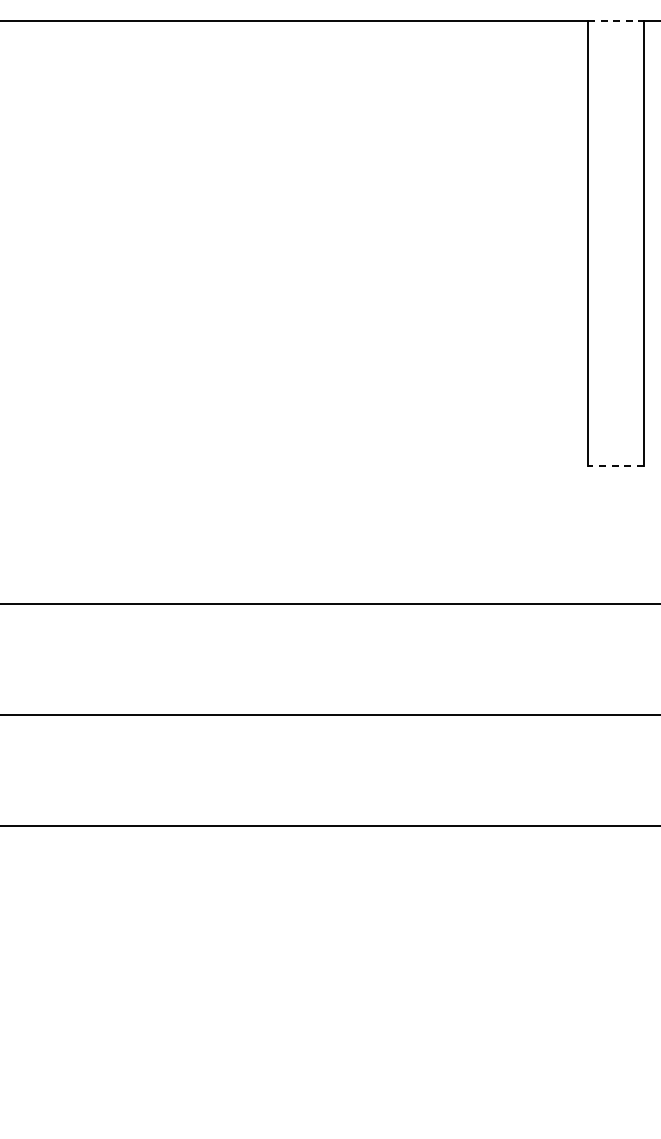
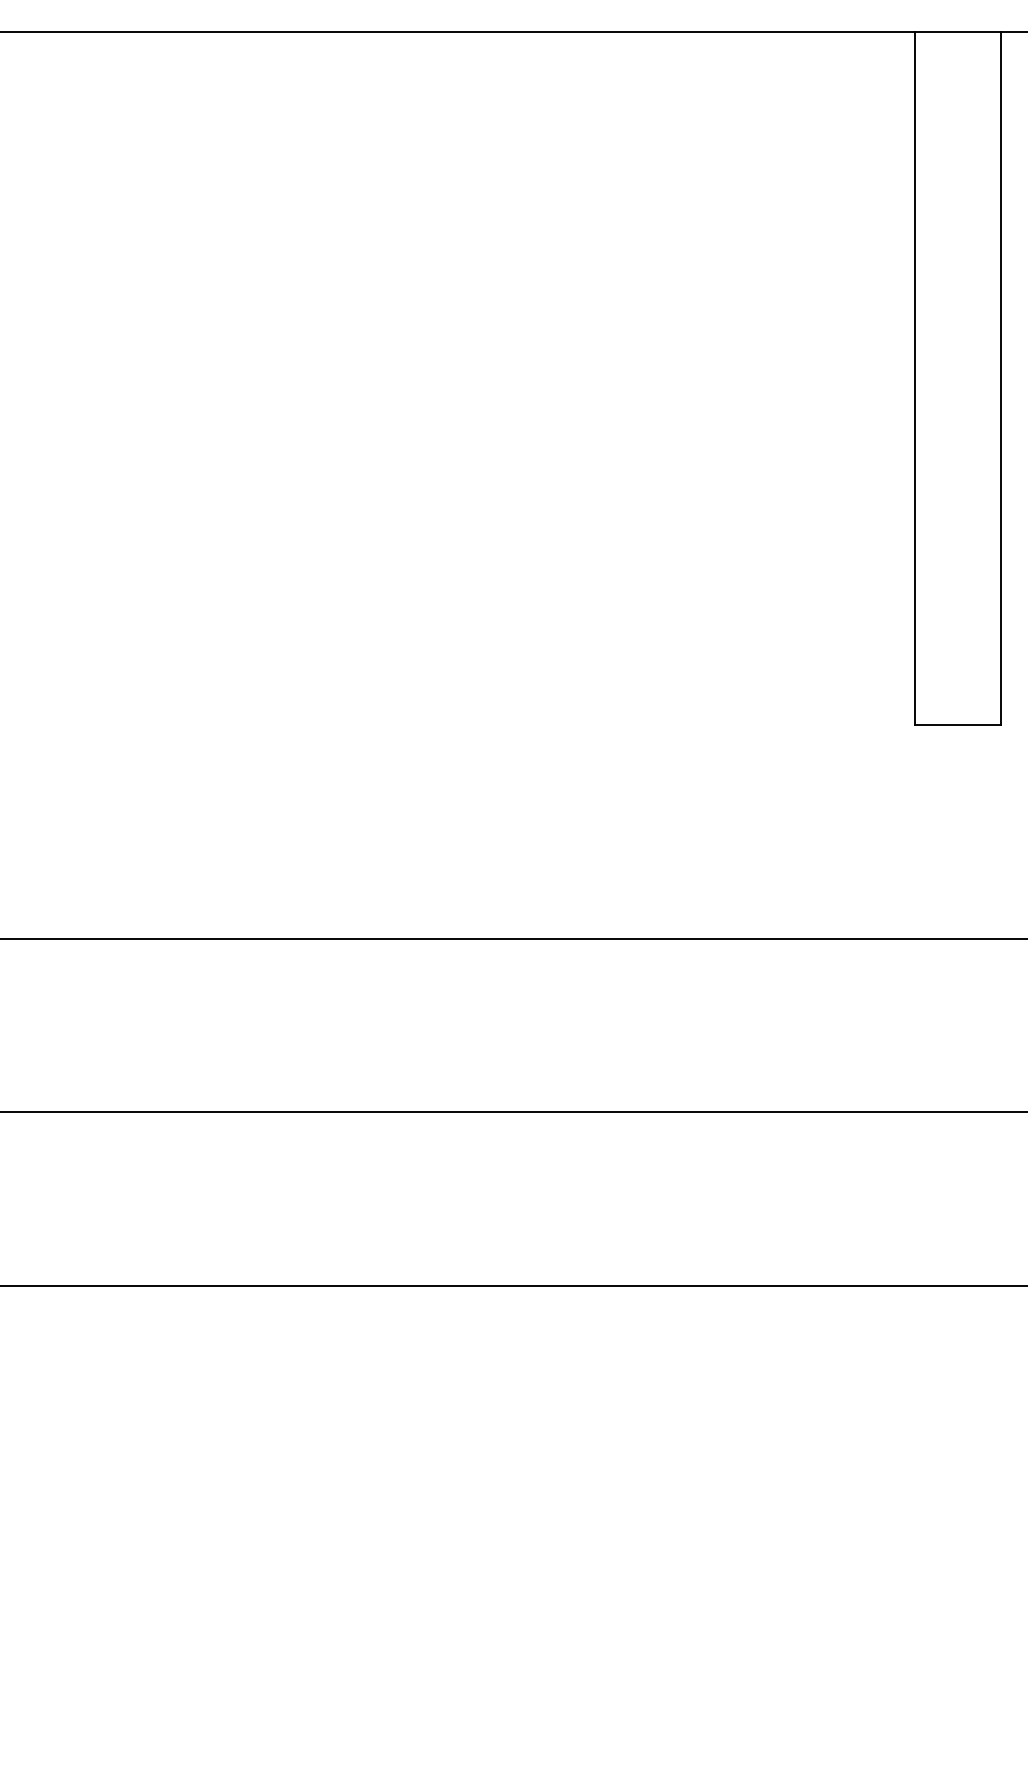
line: (615, 20) -> (957, 31), dashed -> solid
line: (615, 466) -> (957, 725), dashed -> solid

